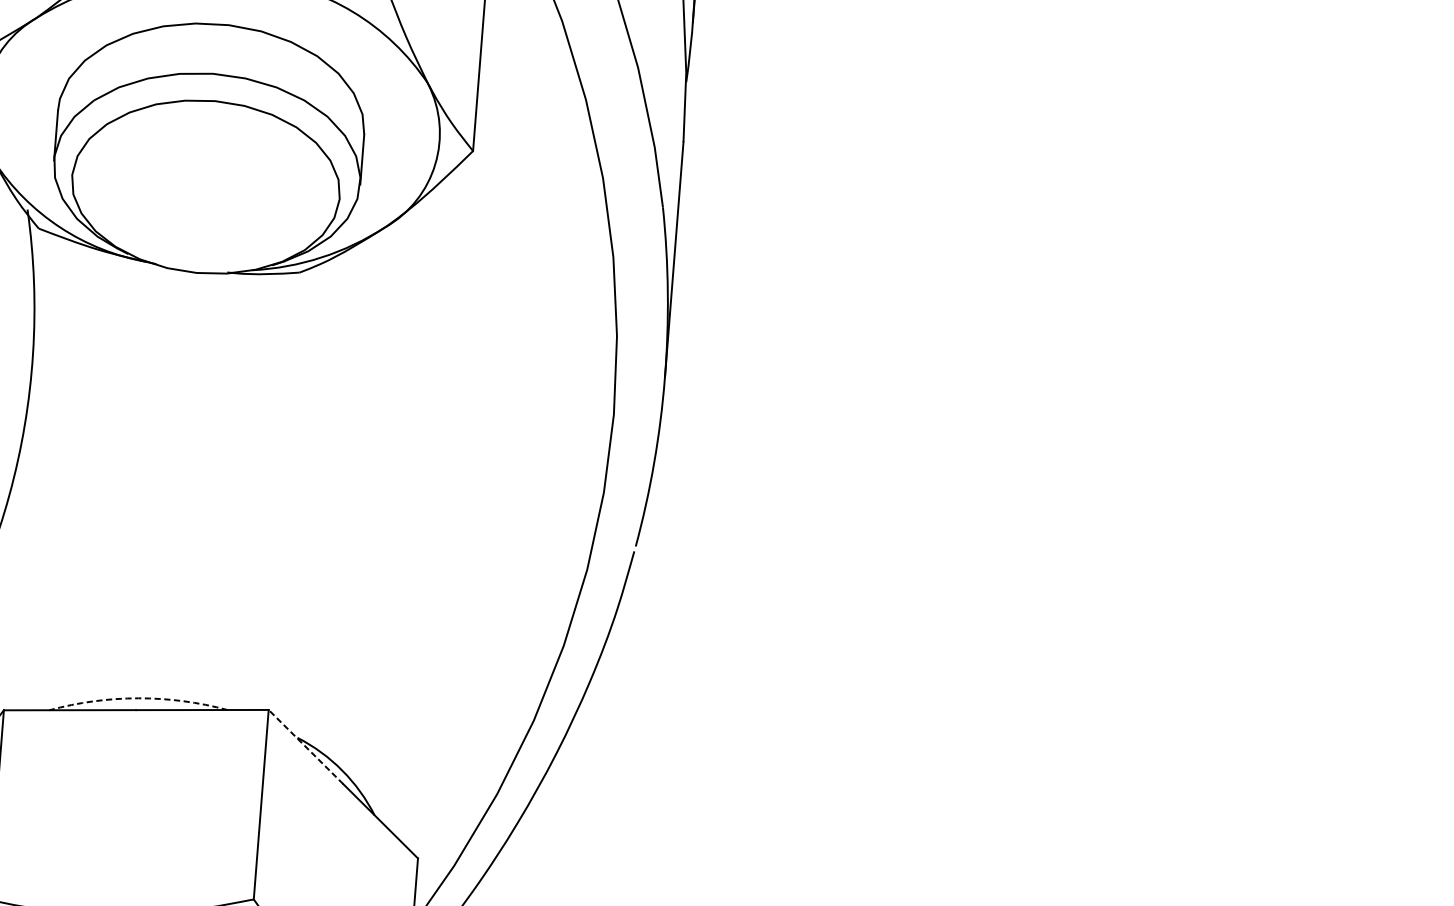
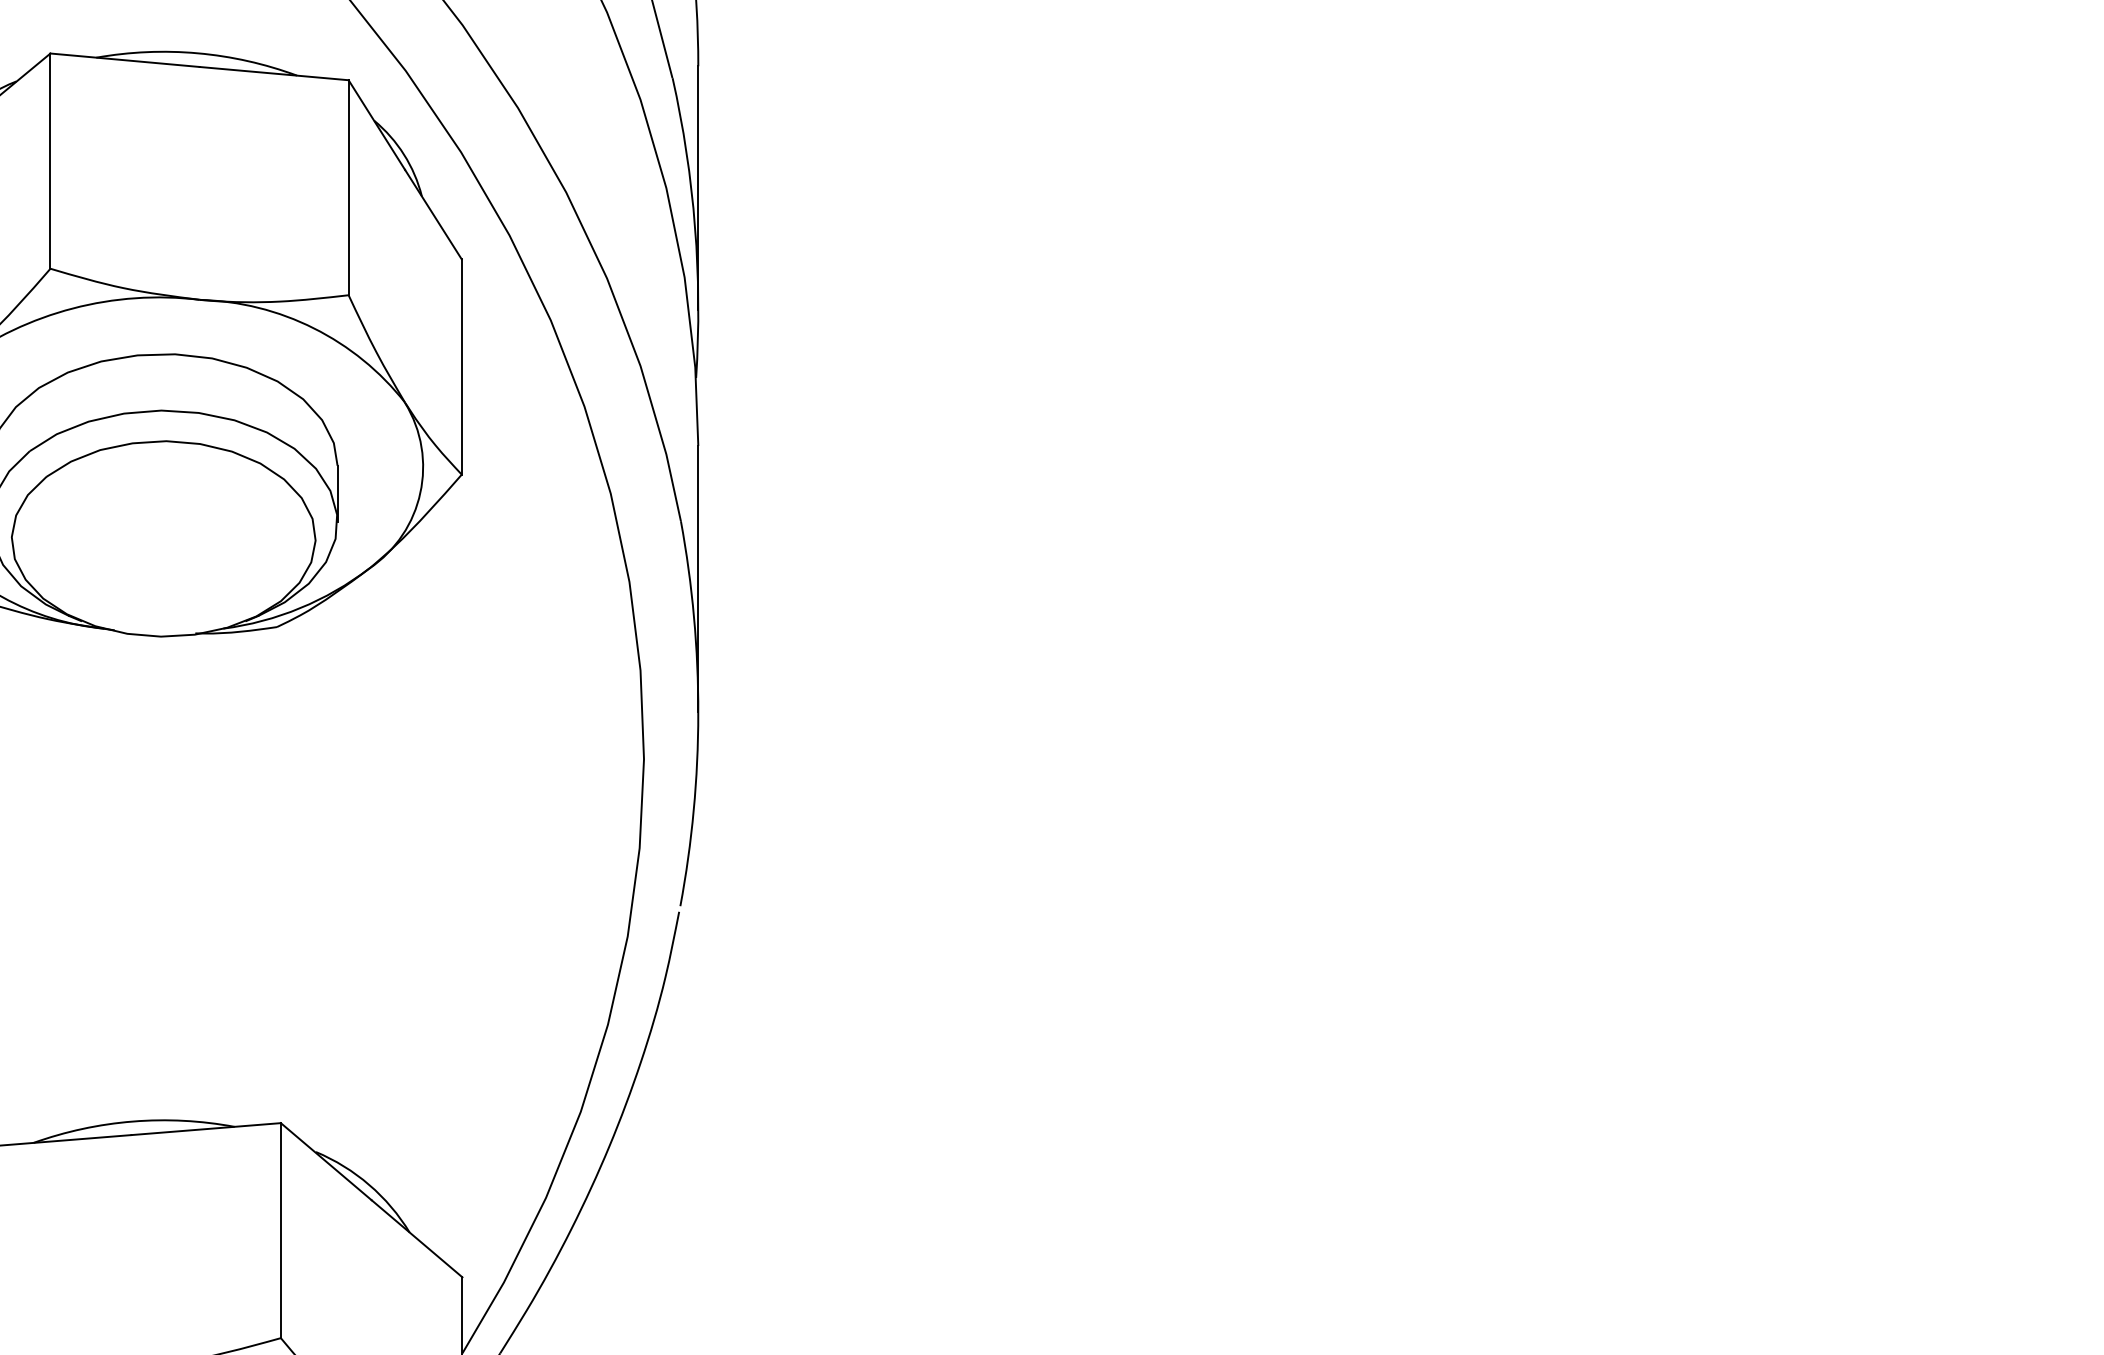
arc: (138, 698) -> (133, 1121), dashed -> solid
line: (306, 746) -> (326, 1161), dashed -> solid

